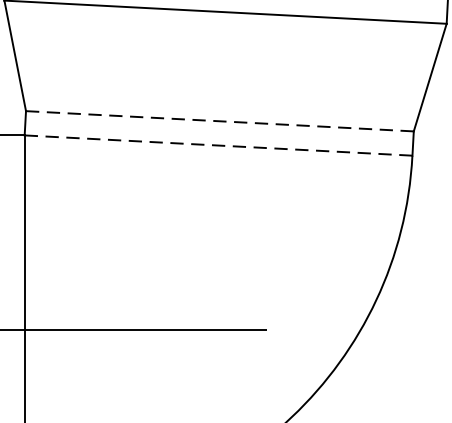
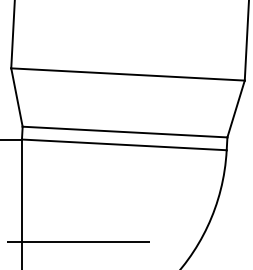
line: (220, 122) -> (125, 132), dashed -> solid
line: (218, 144) -> (124, 144), dashed -> solid

